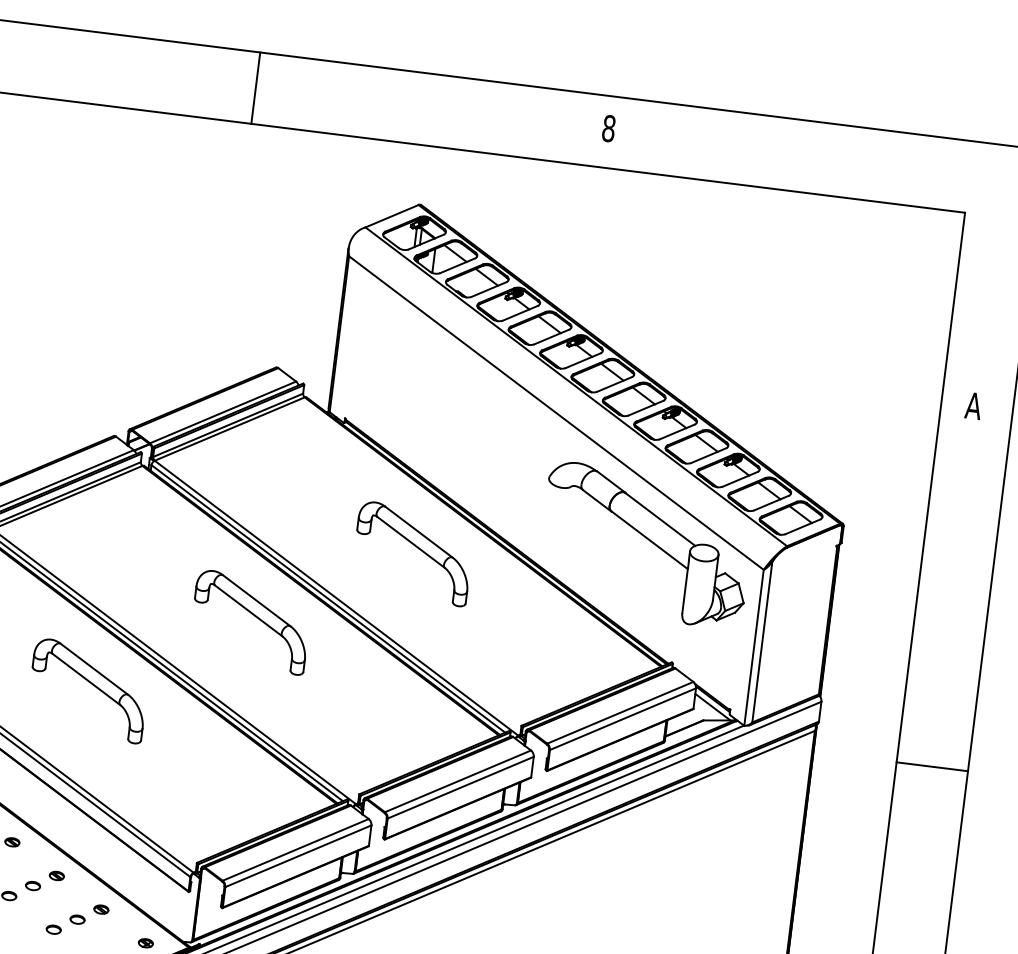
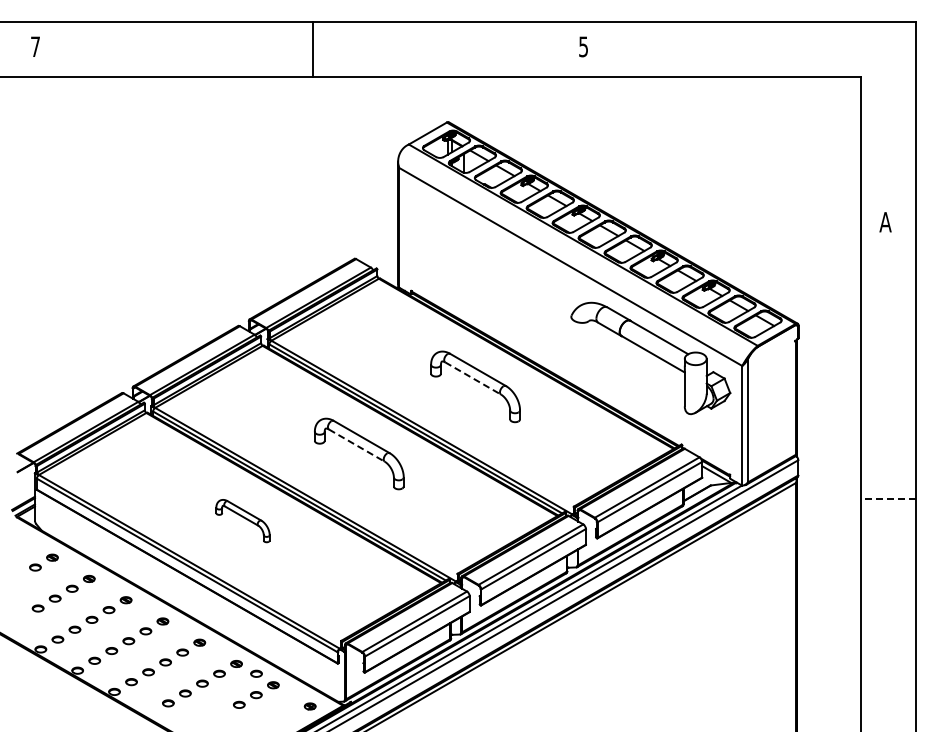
text: (608, 128) -> (583, 46), 8 -> 5
line: (411, 542) -> (473, 378), solid -> dashed
line: (249, 611) -> (357, 445), solid -> dashed
part: (87, 690) -> (242, 520), size x0.6
line: (931, 766) -> (887, 498), solid -> dashed
part: (81, 891) -> (256, 673), added

